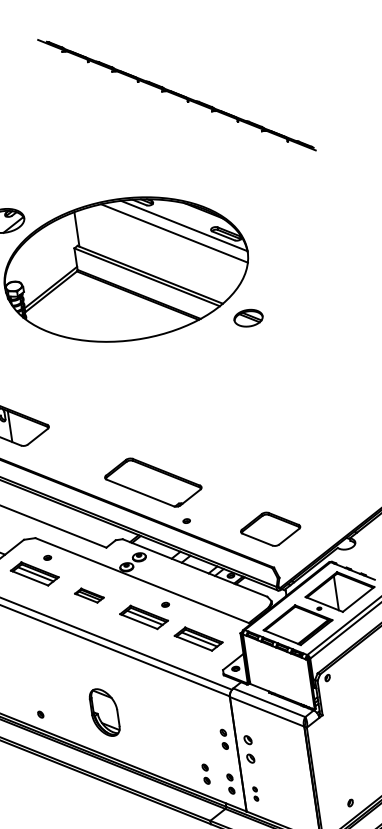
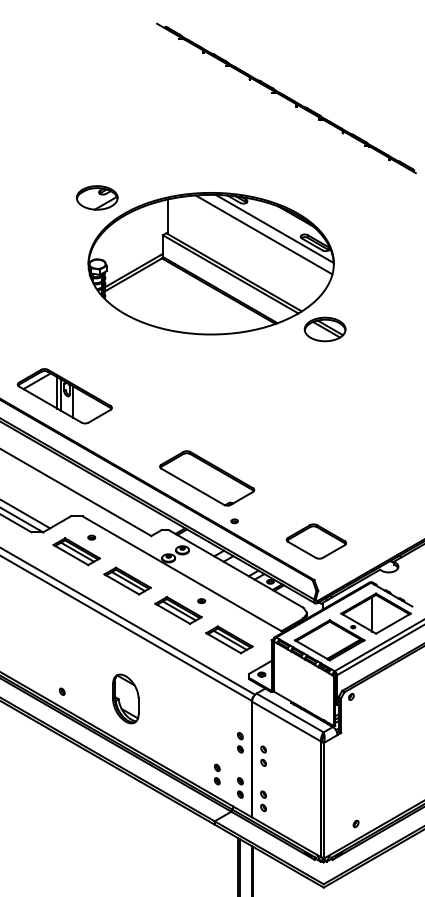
part: (247, 318) -> (324, 329), size x1.43
part: (89, 595) -> (127, 580), size x1.67
part: (249, 748) -> (263, 755), size x0.71
part: (255, 794) -> (263, 801), size x1.43

